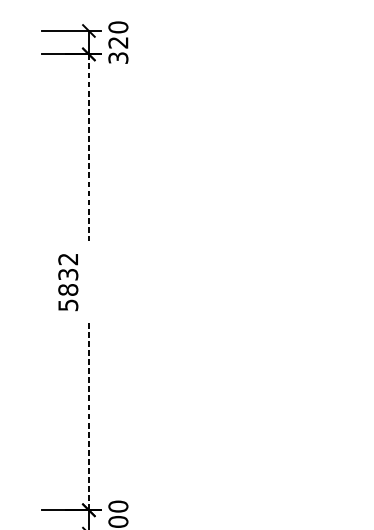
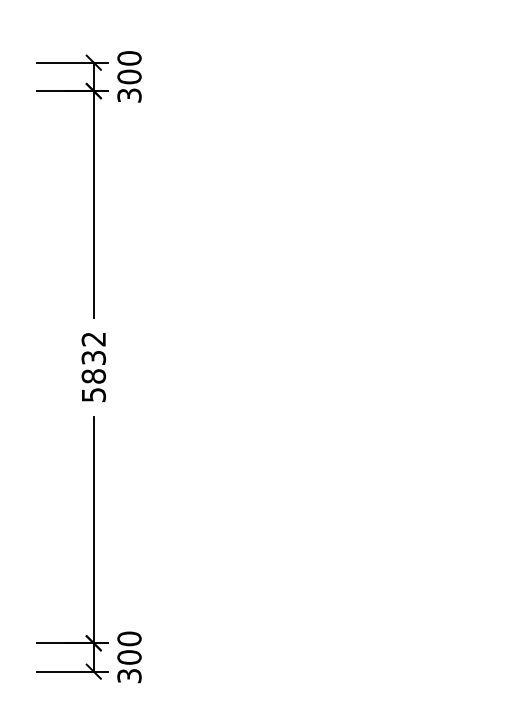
text: (118, 42) -> (129, 76), 320 -> 300
line: (88, 148) -> (93, 204), dashed -> solid
text: (68, 282) -> (93, 367), moved
line: (88, 416) -> (93, 529), dashed -> solid

